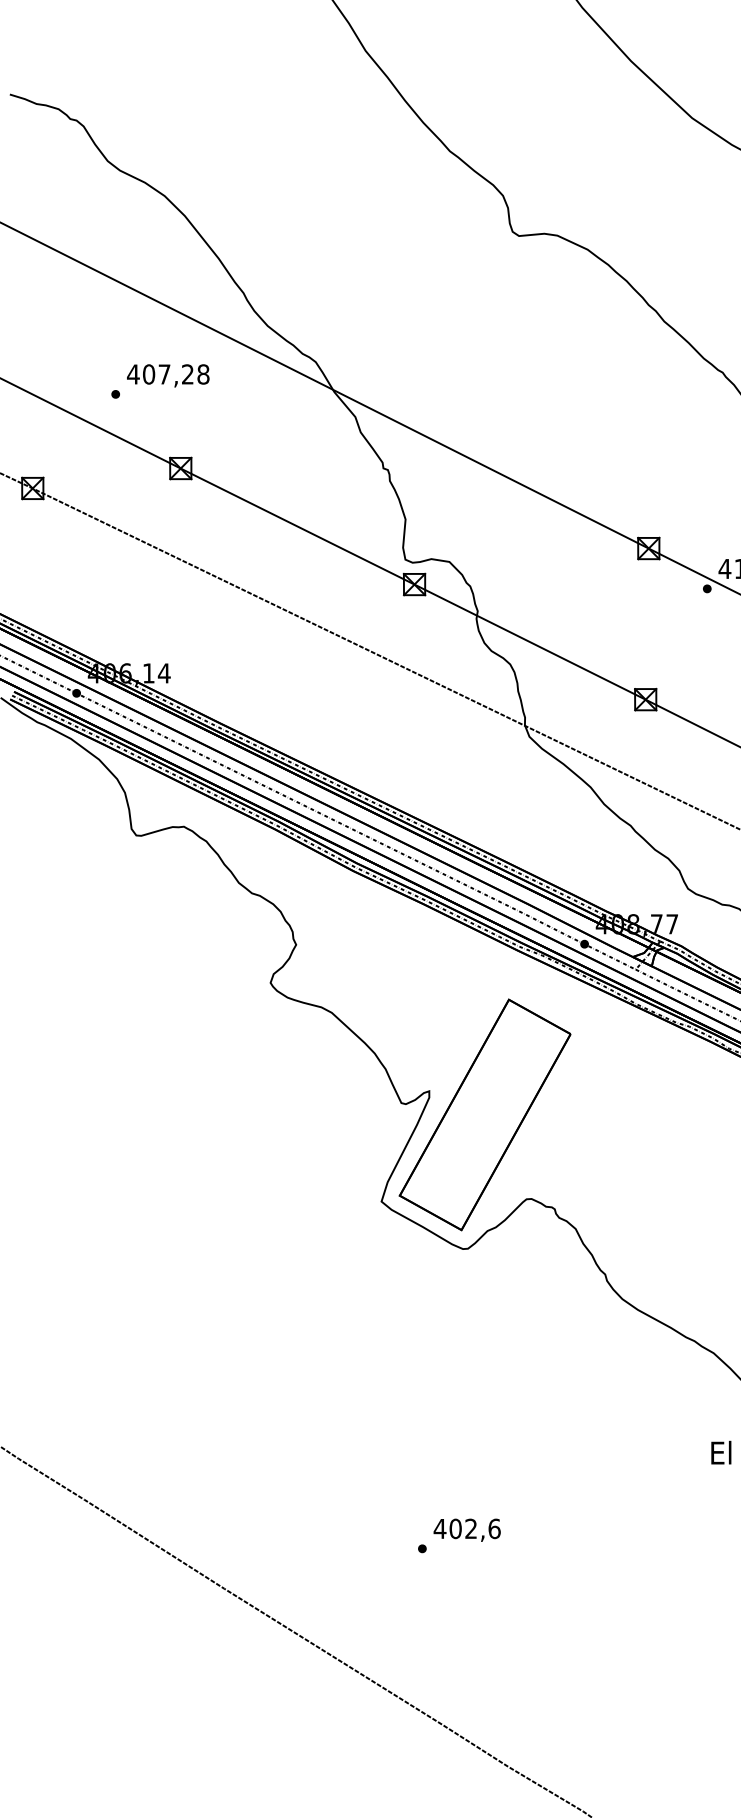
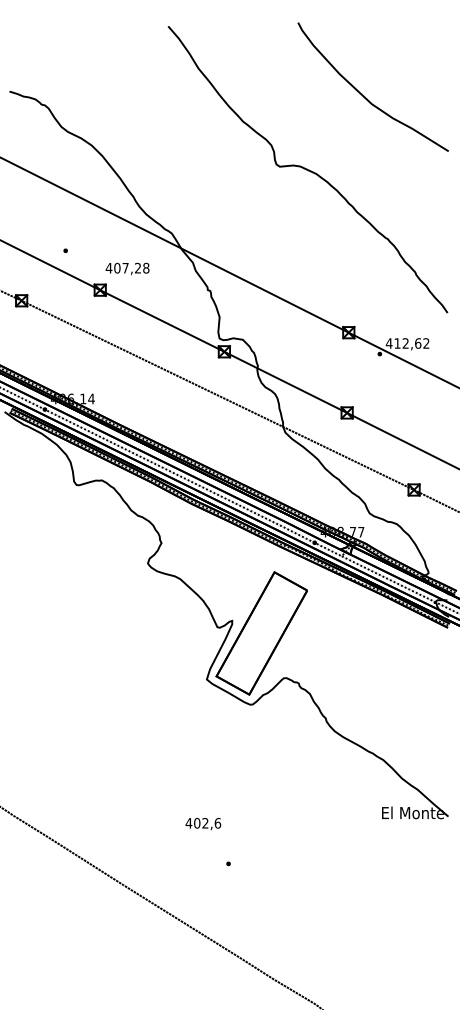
text: (168, 374) -> (127, 268), moved
text: (467, 1531) -> (203, 824), moved

